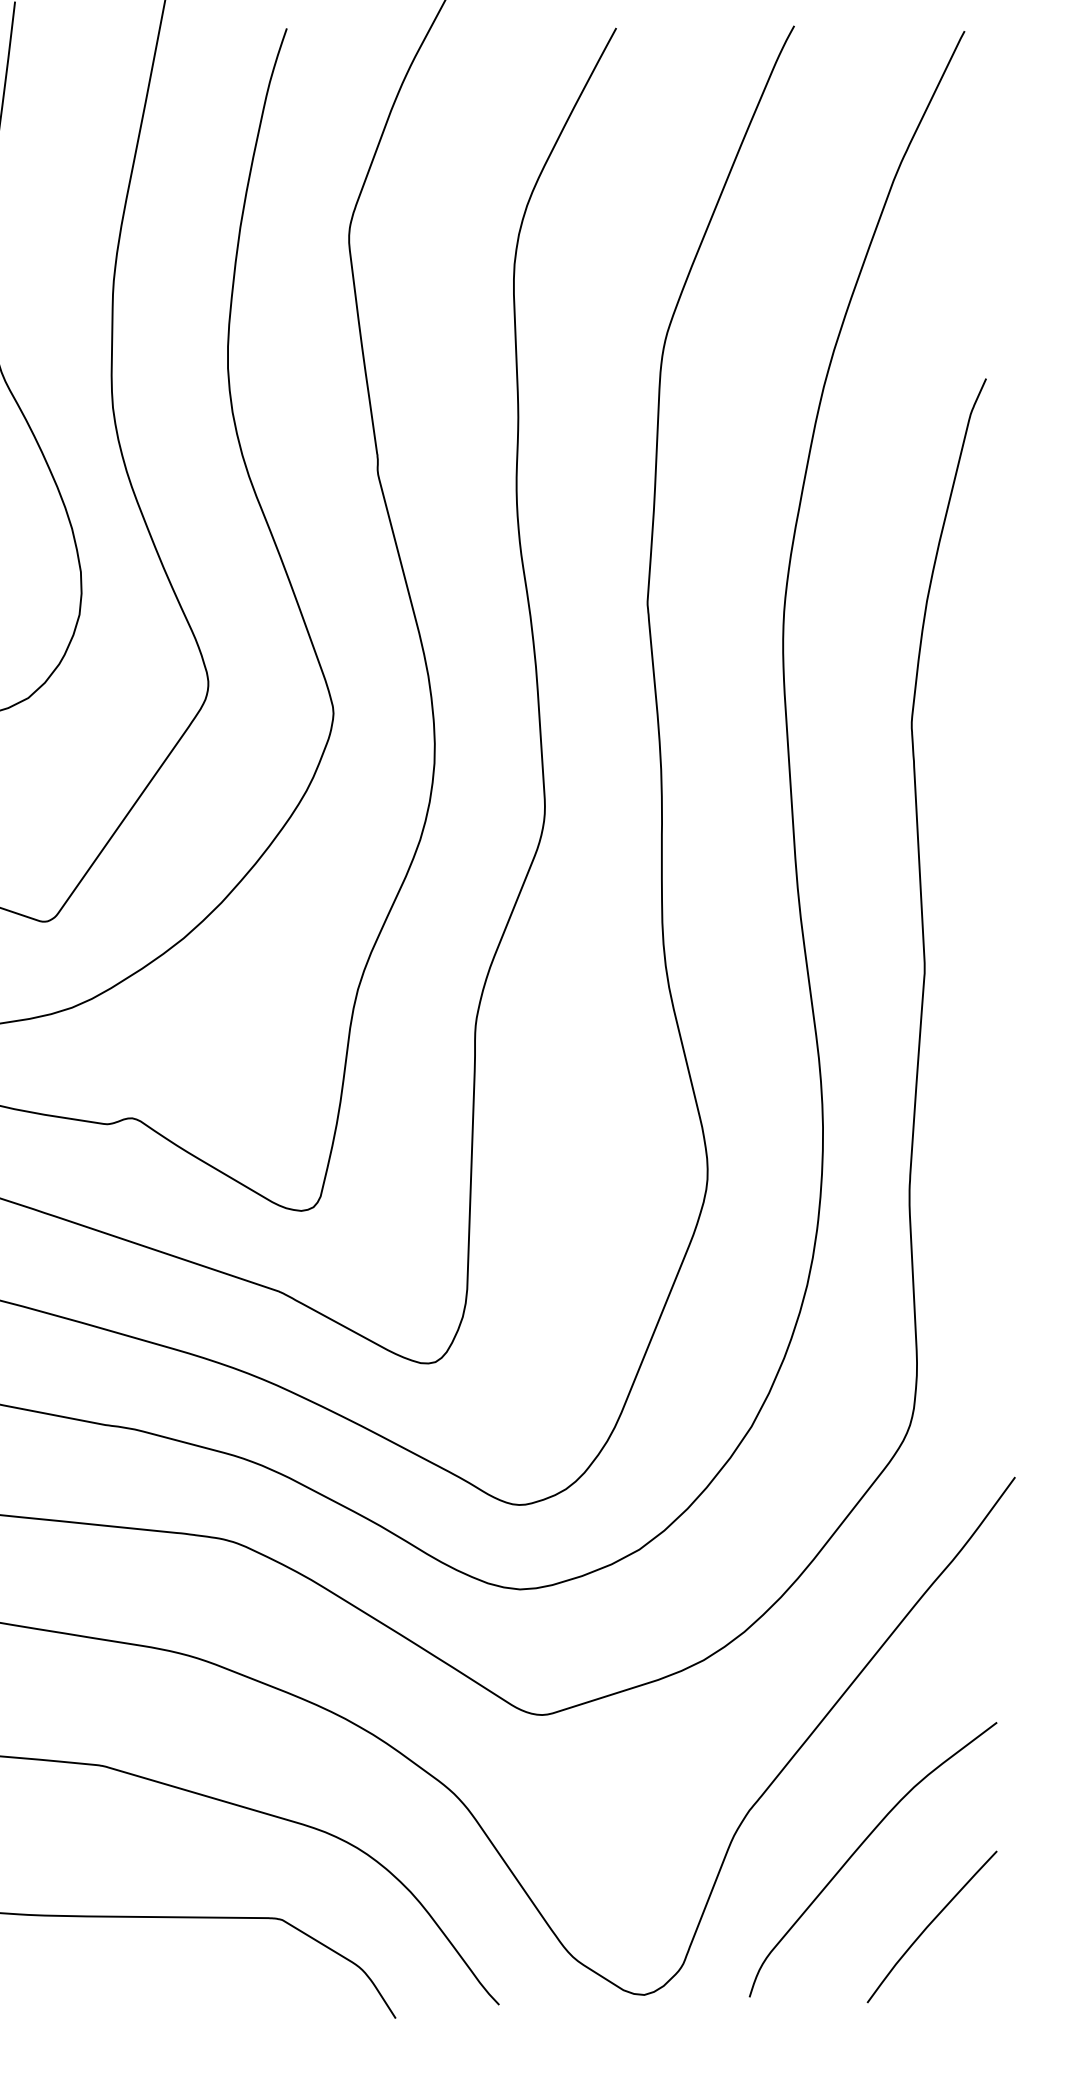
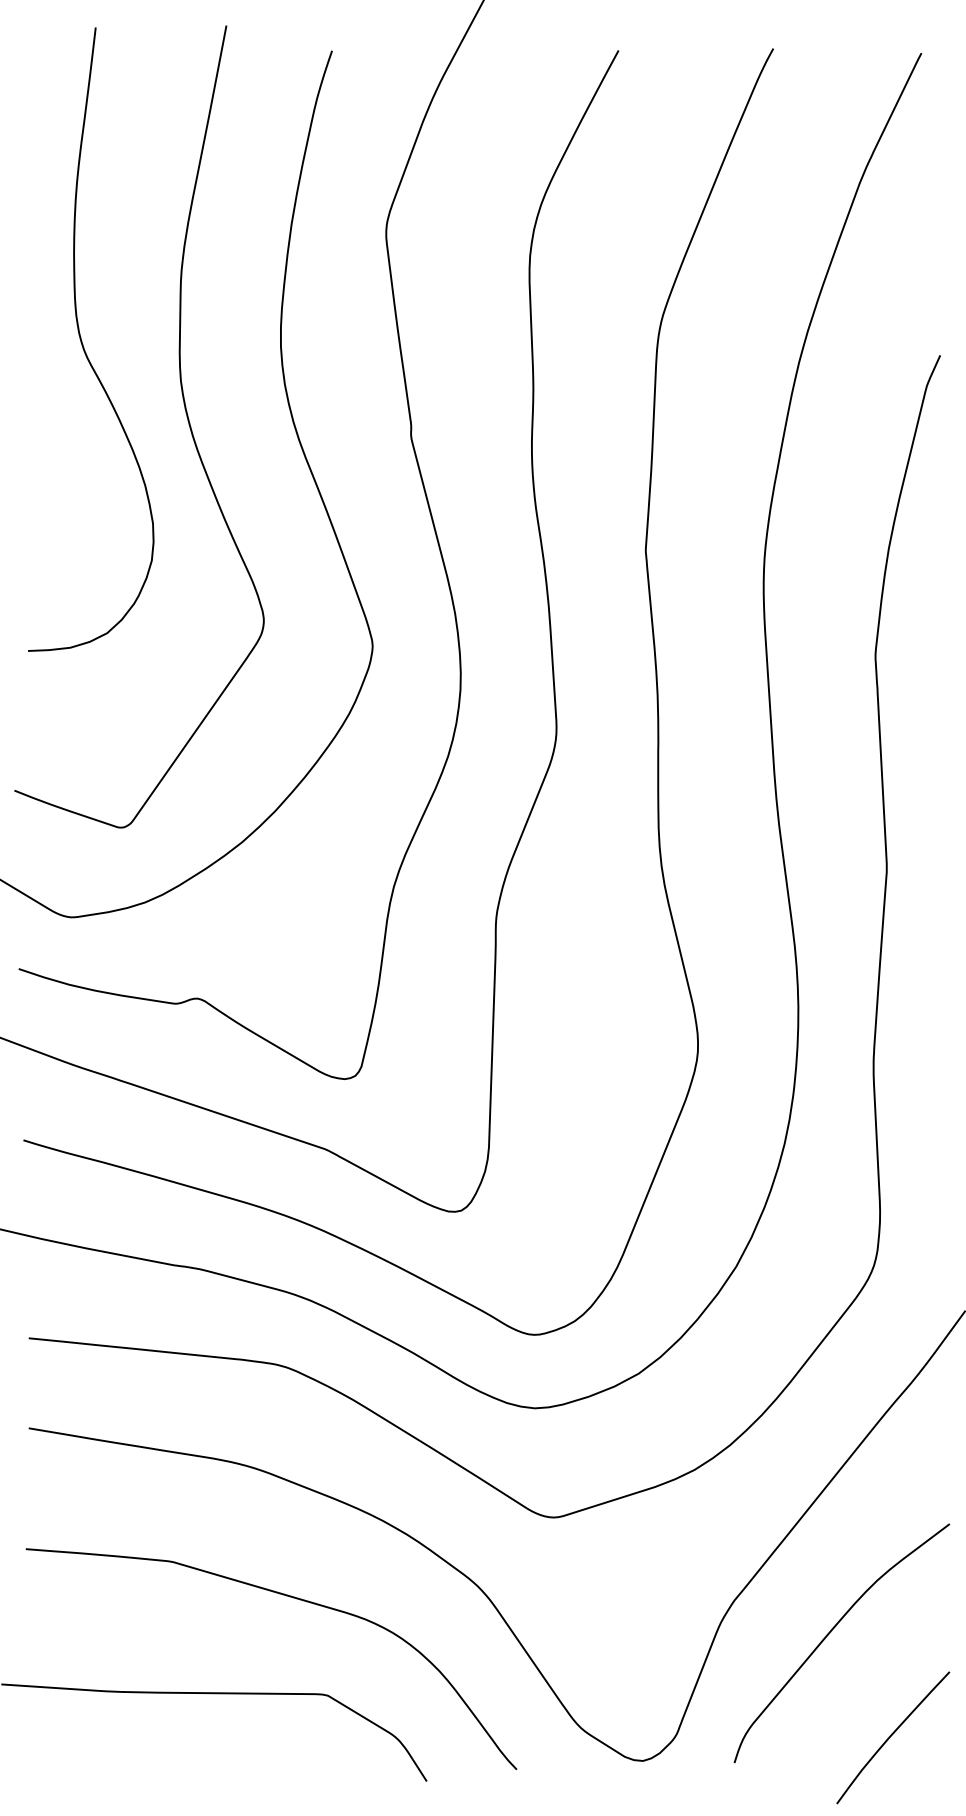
curve: (931, 1924) -> (892, 1735), moved

